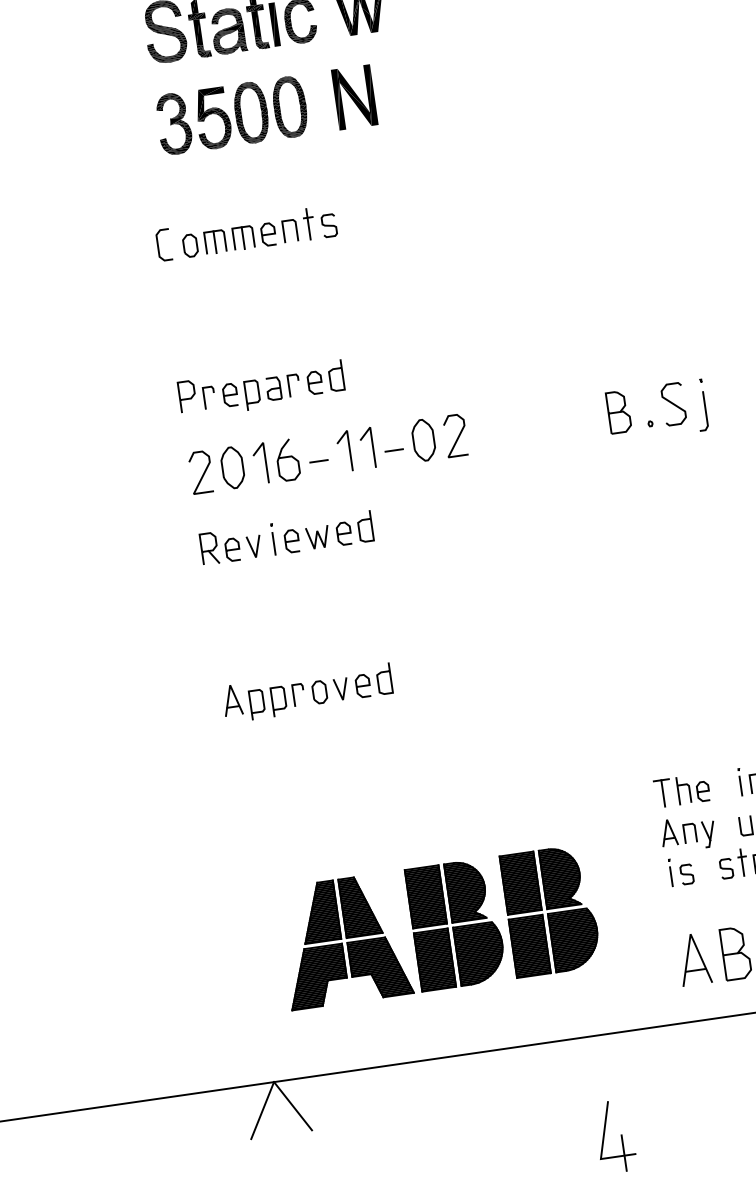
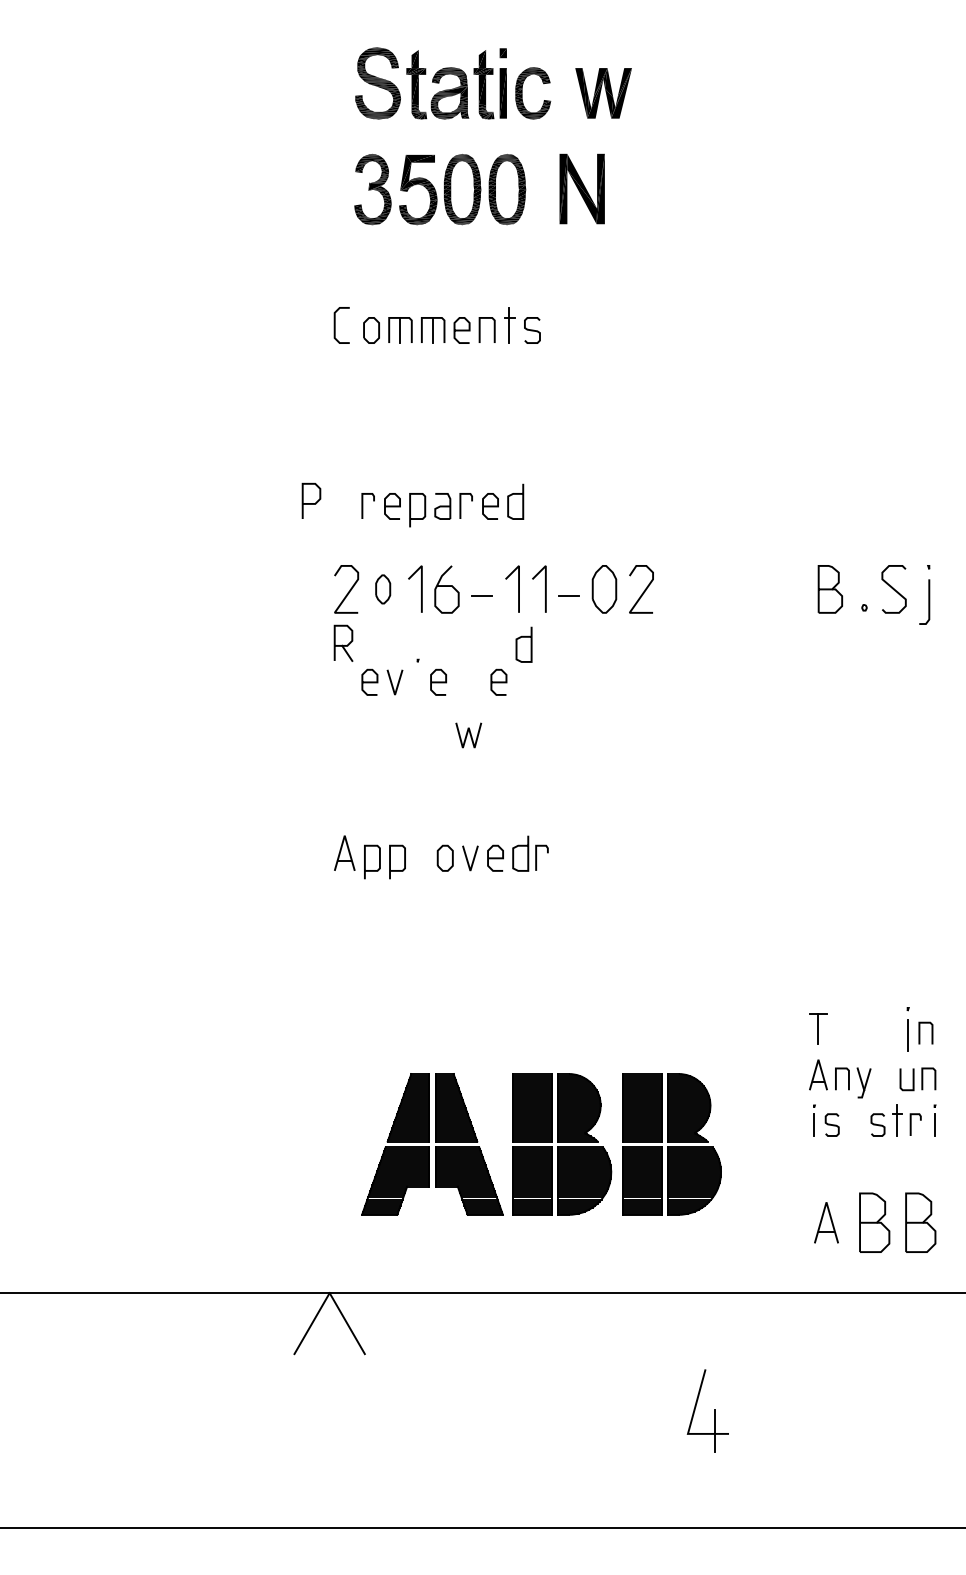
curve: (187, 398) -> (311, 503), moved
part: (232, 468) -> (382, 589), size x0.6
curve: (359, 527) -> (517, 644), moved
line: (317, 537) -> (467, 735), moved
line: (273, 543) -> (417, 681), removed
part: (209, 547) -> (343, 642), moved
line: (293, 695) -> (536, 857), moved
part: (740, 781) -> (907, 1028), size x1.4
part: (693, 789) -> (853, 1029), removed
part: (694, 959) -> (826, 1222), size x0.7

